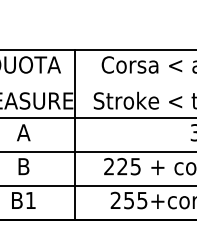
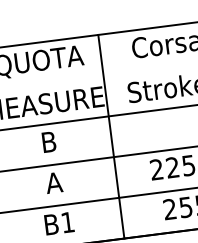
text: (23, 132) -> (48, 141), A -> B
text: (23, 166) -> (53, 182), B -> A

